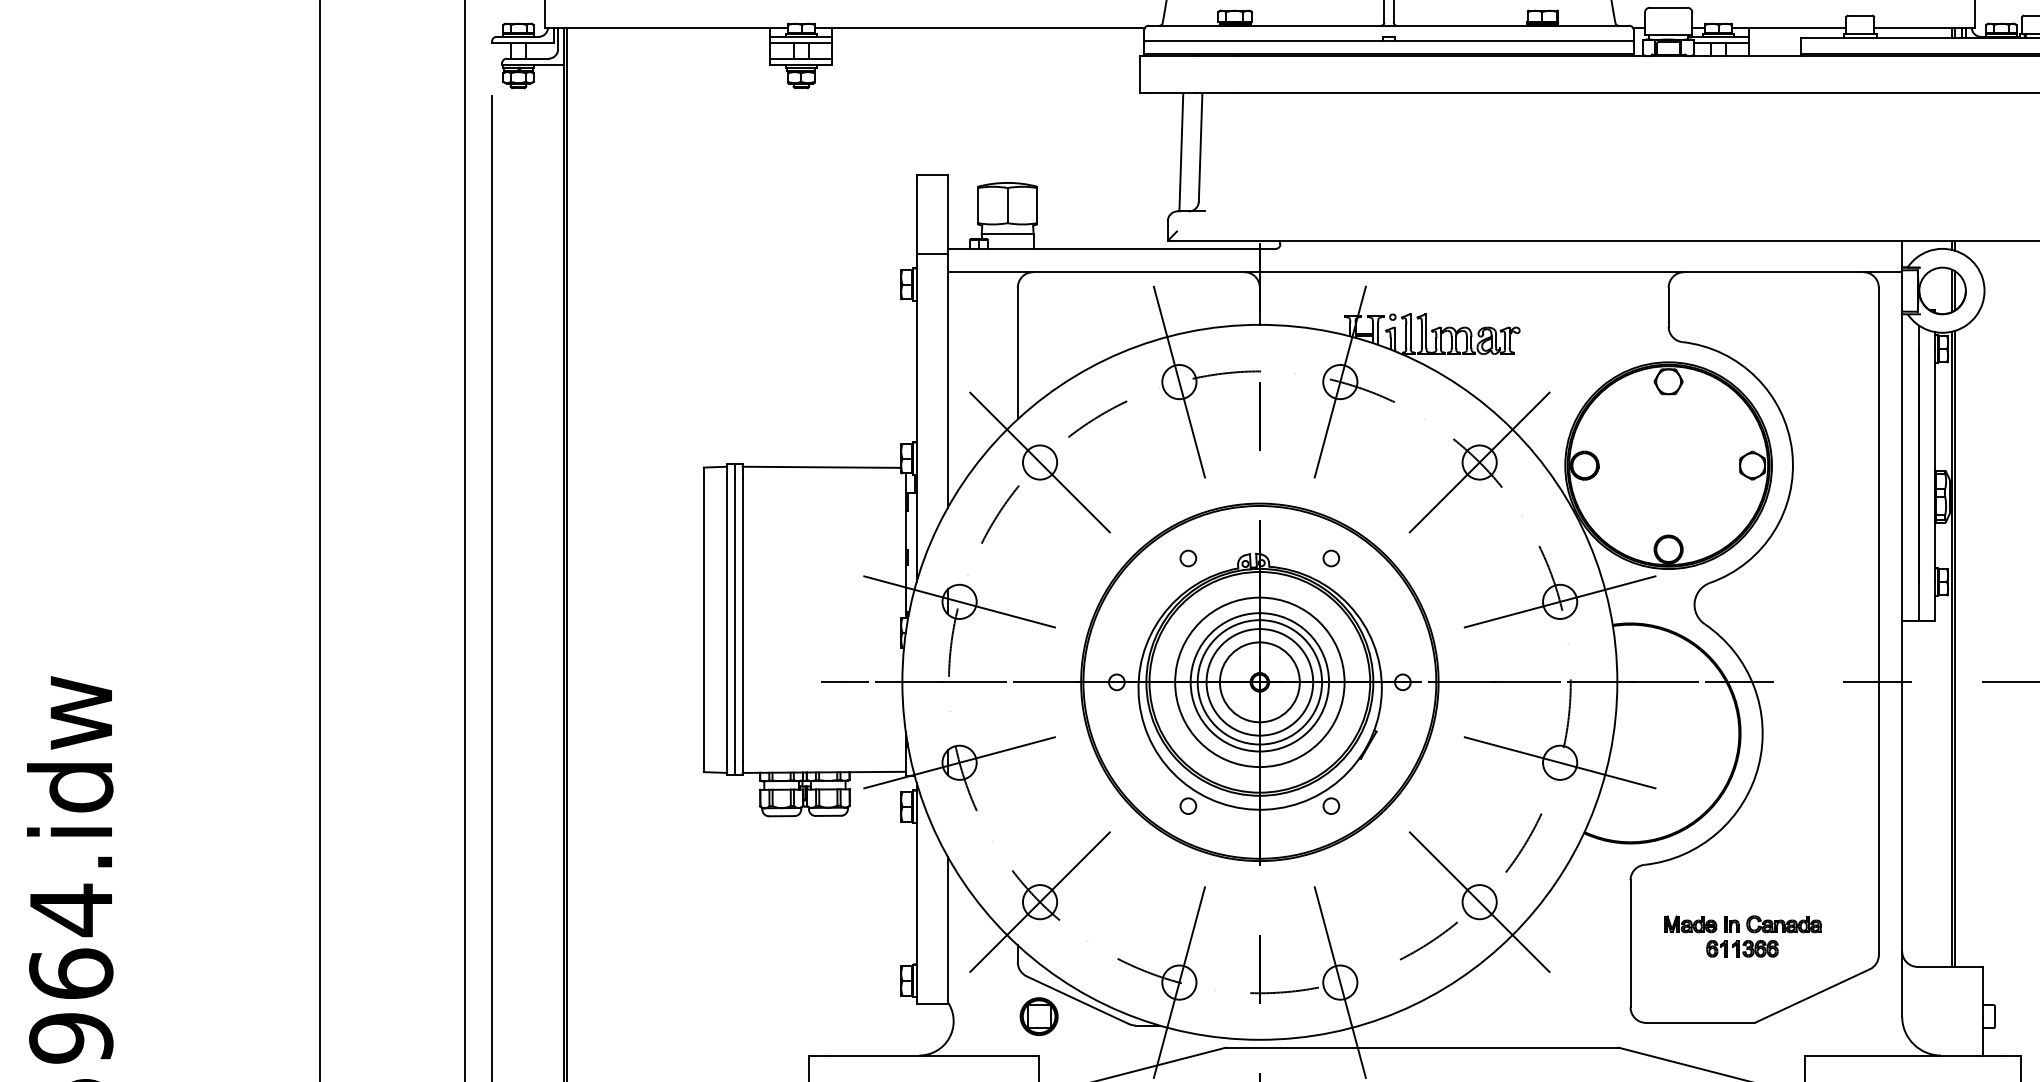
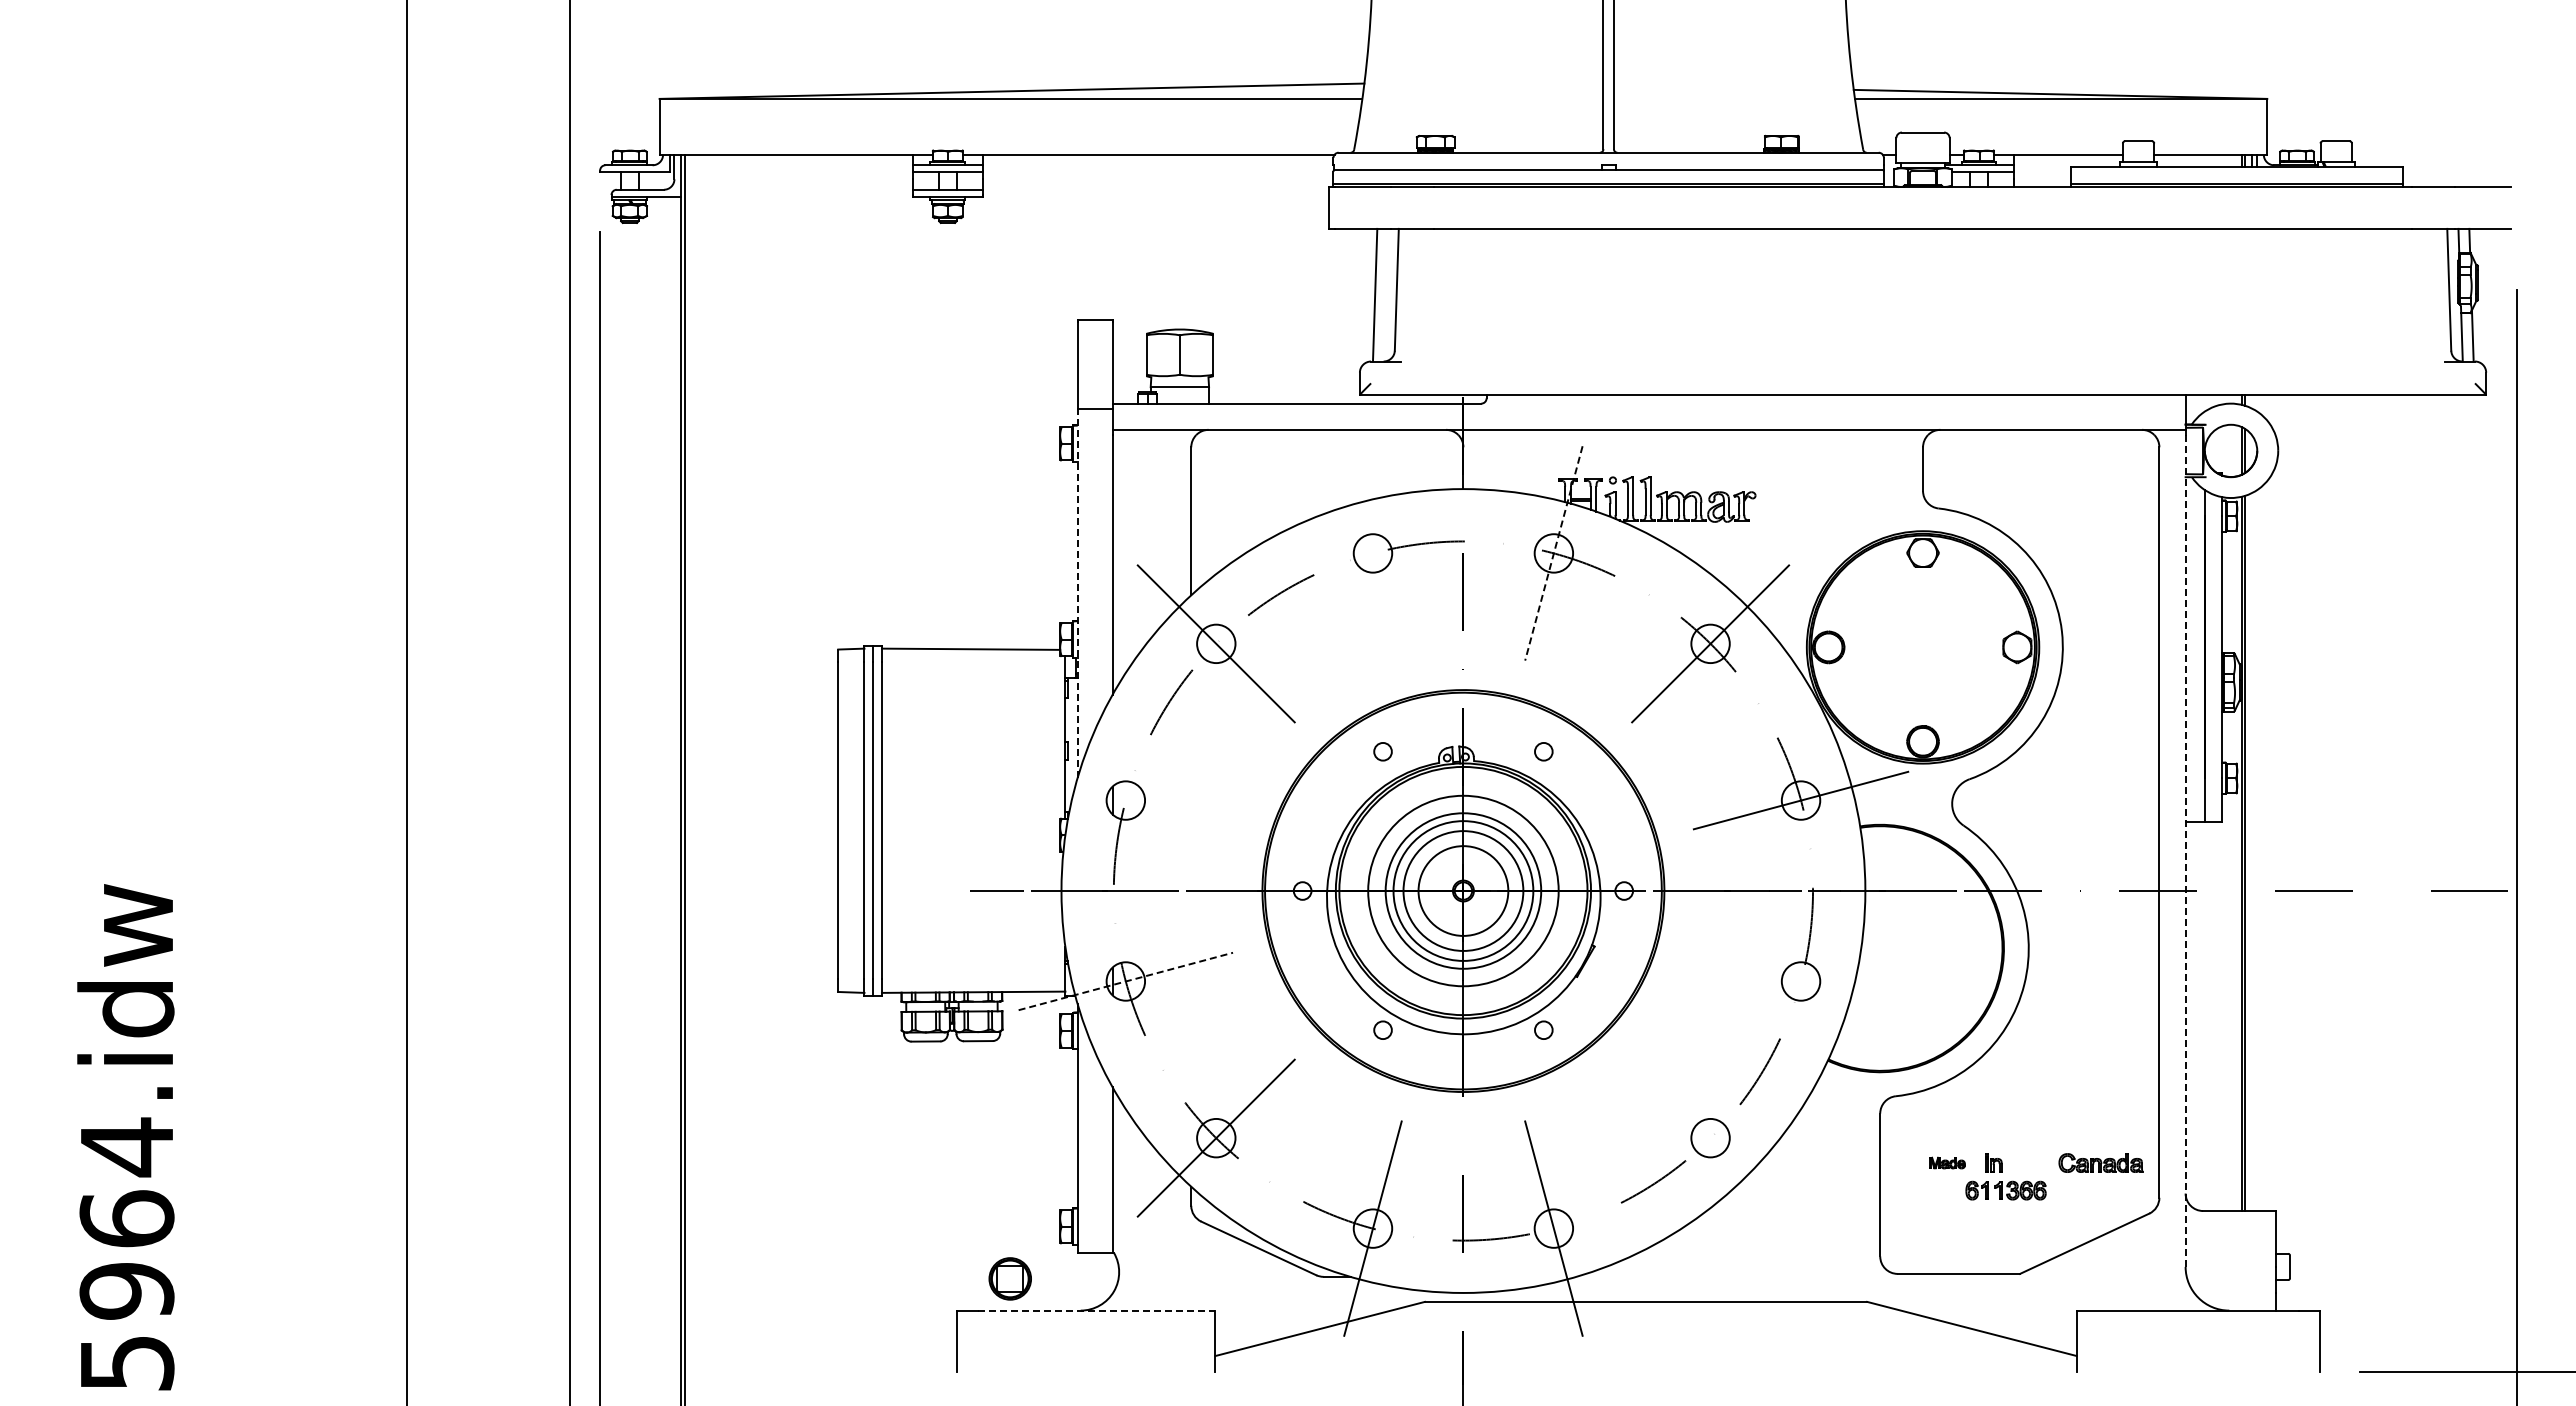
line: (1178, 382) -> (1372, 553), removed
line: (1339, 382) -> (1553, 553), solid -> dashed
line: (916, 417) -> (1077, 593), solid -> dashed
line: (959, 601) -> (1125, 800), removed
line: (1902, 647) -> (2185, 851), solid -> dashed
line: (959, 762) -> (1125, 981), solid -> dashed
line: (1559, 762) -> (1800, 981), removed
line: (1479, 901) -> (1710, 1137), removed
part: (1690, 923) -> (1947, 1162), size x0.6
part: (1783, 923) -> (2100, 1162), moved
part: (1038, 1016) -> (1009, 1278), moved
line: (933, 1055) -> (1096, 1310), solid -> dashed

